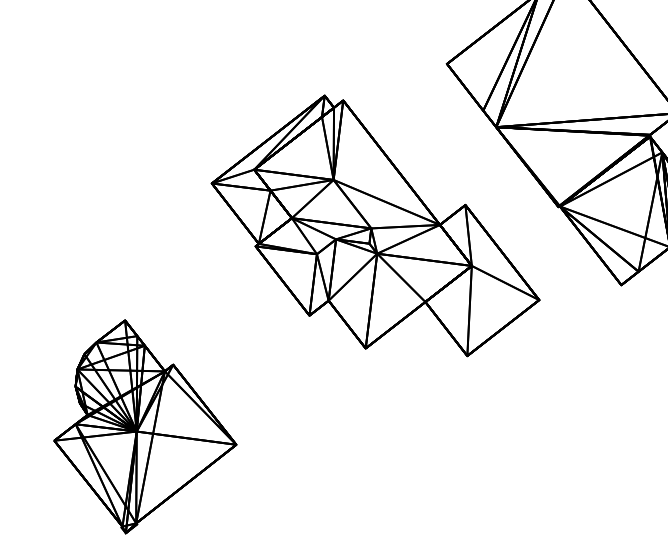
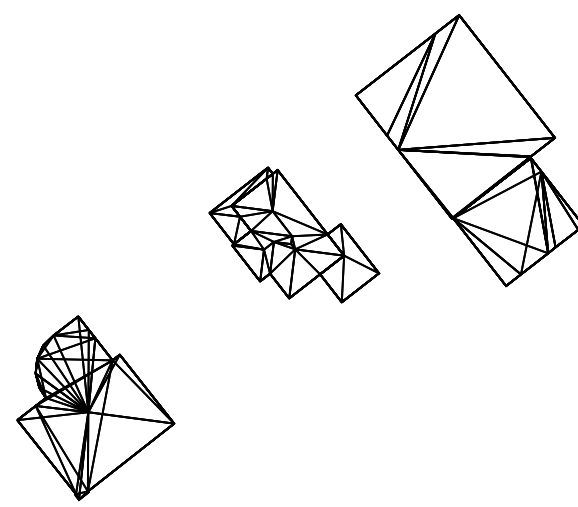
part: (375, 225) -> (294, 234), size x0.6

